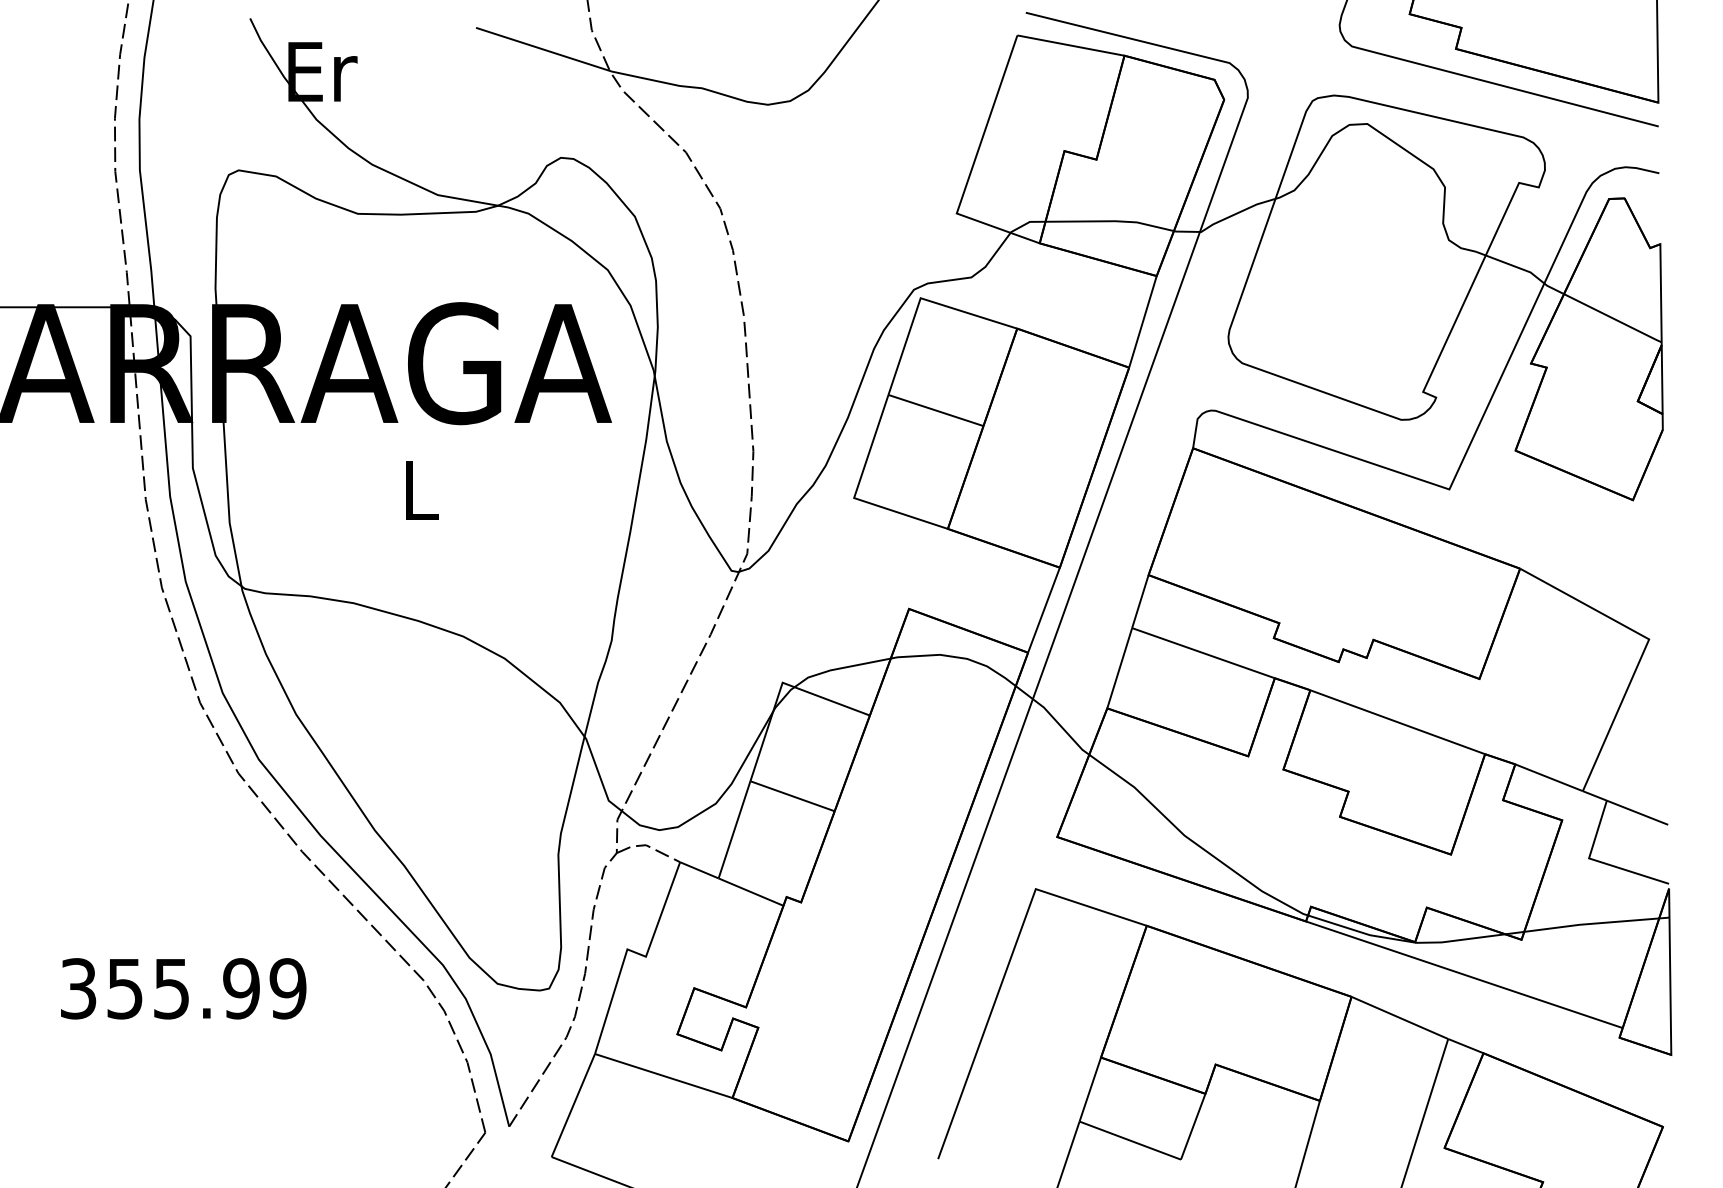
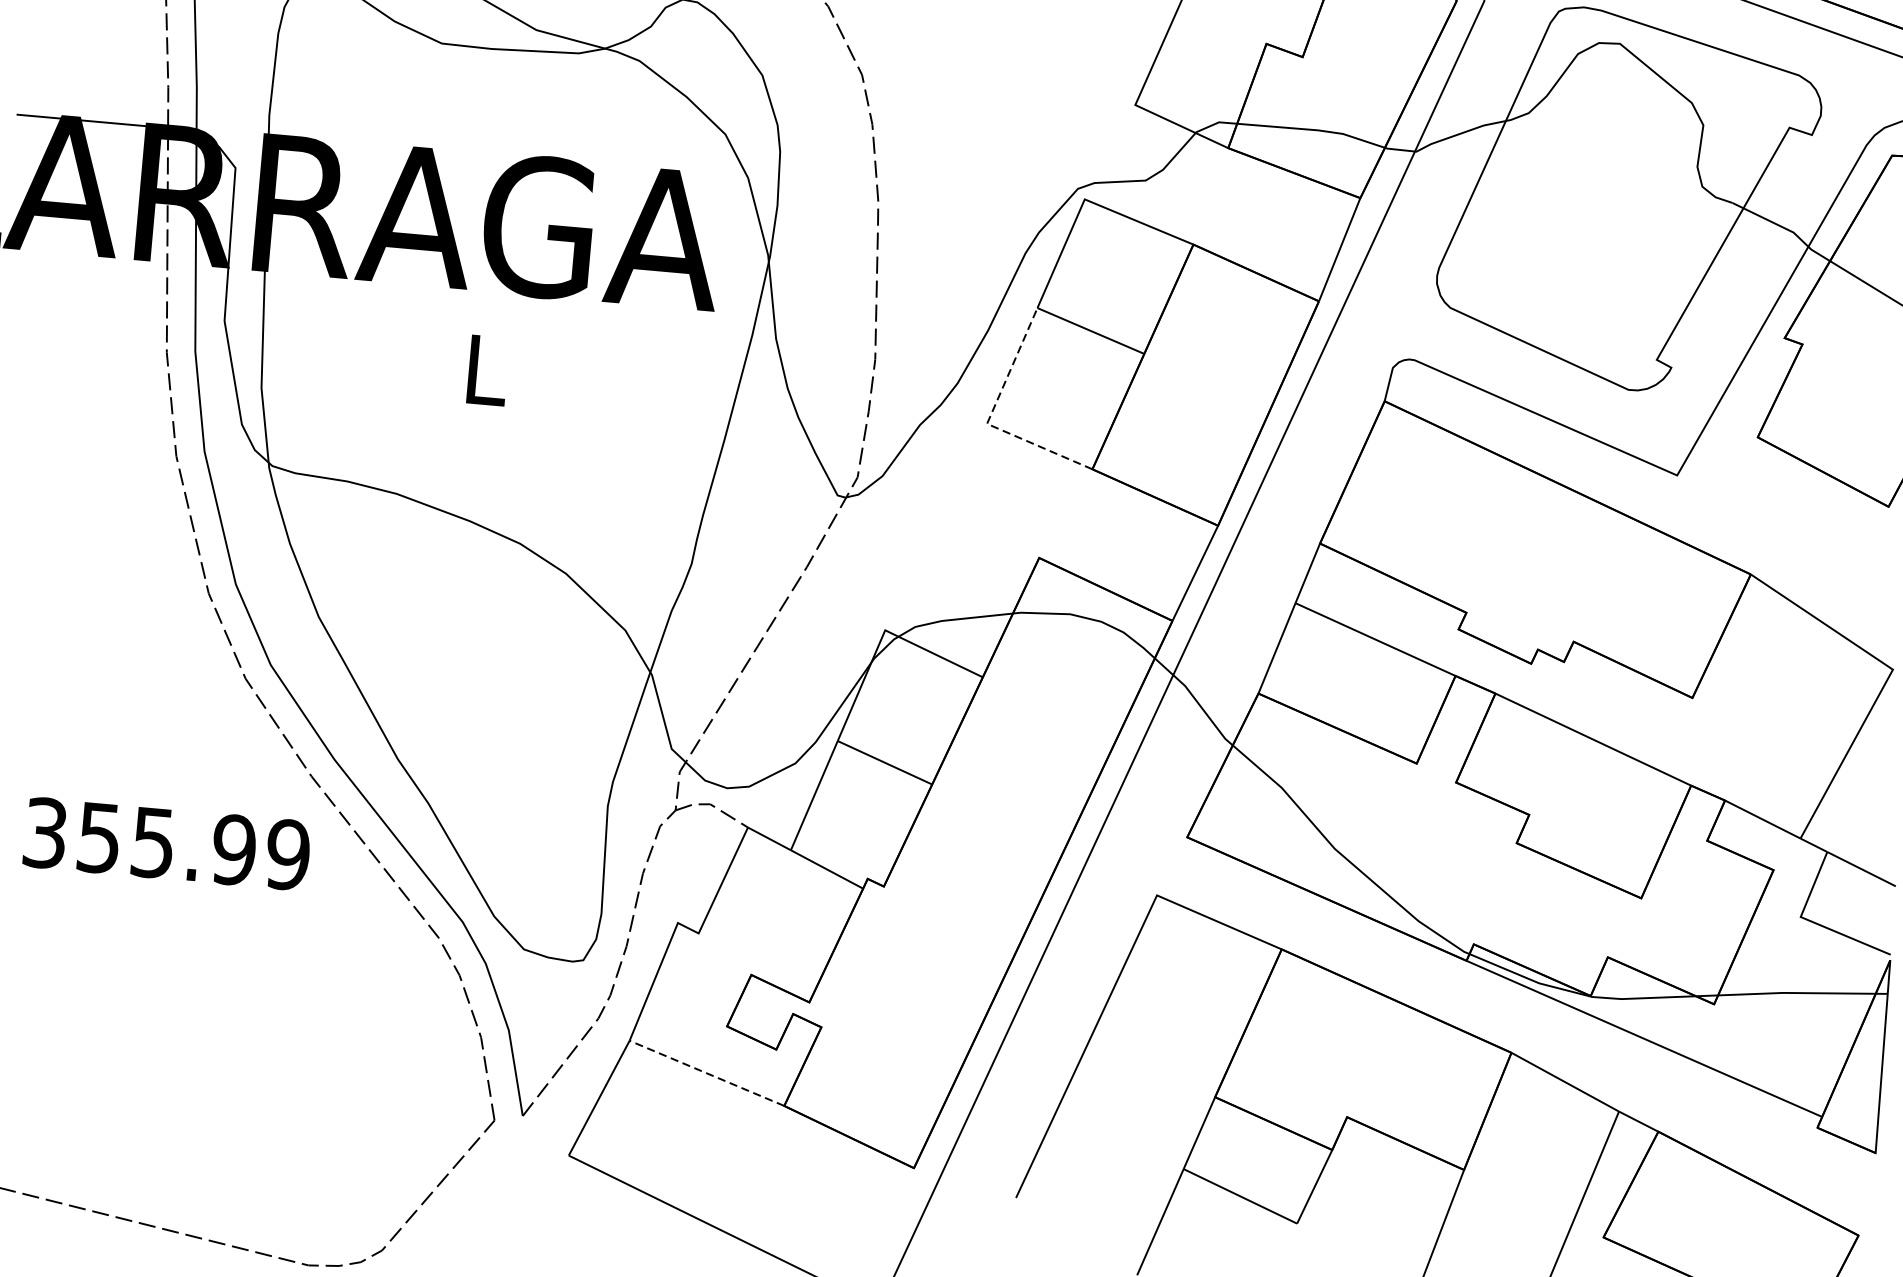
line: (855, 493) -> (989, 418), solid -> dashed
text: (183, 988) -> (166, 843), moved
line: (663, 1075) -> (706, 1072), solid -> dashed

